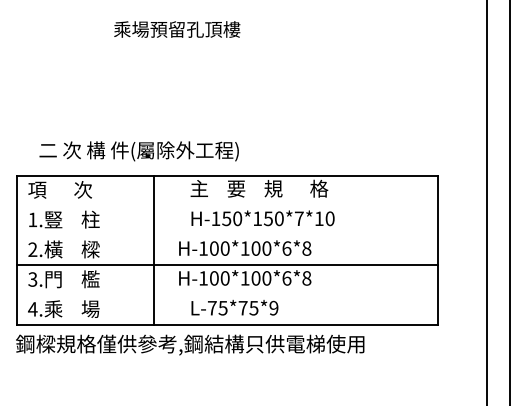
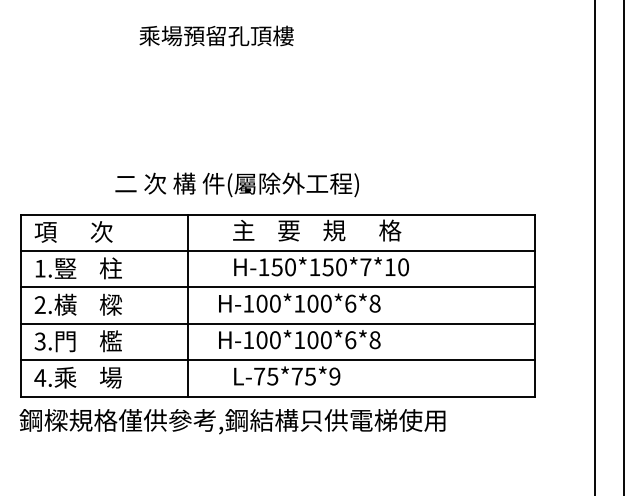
text: (138, 151) -> (236, 184), moved
line: (226, 205) -> (277, 250), added
line: (226, 235) -> (277, 287), added
line: (226, 295) -> (277, 360), added

